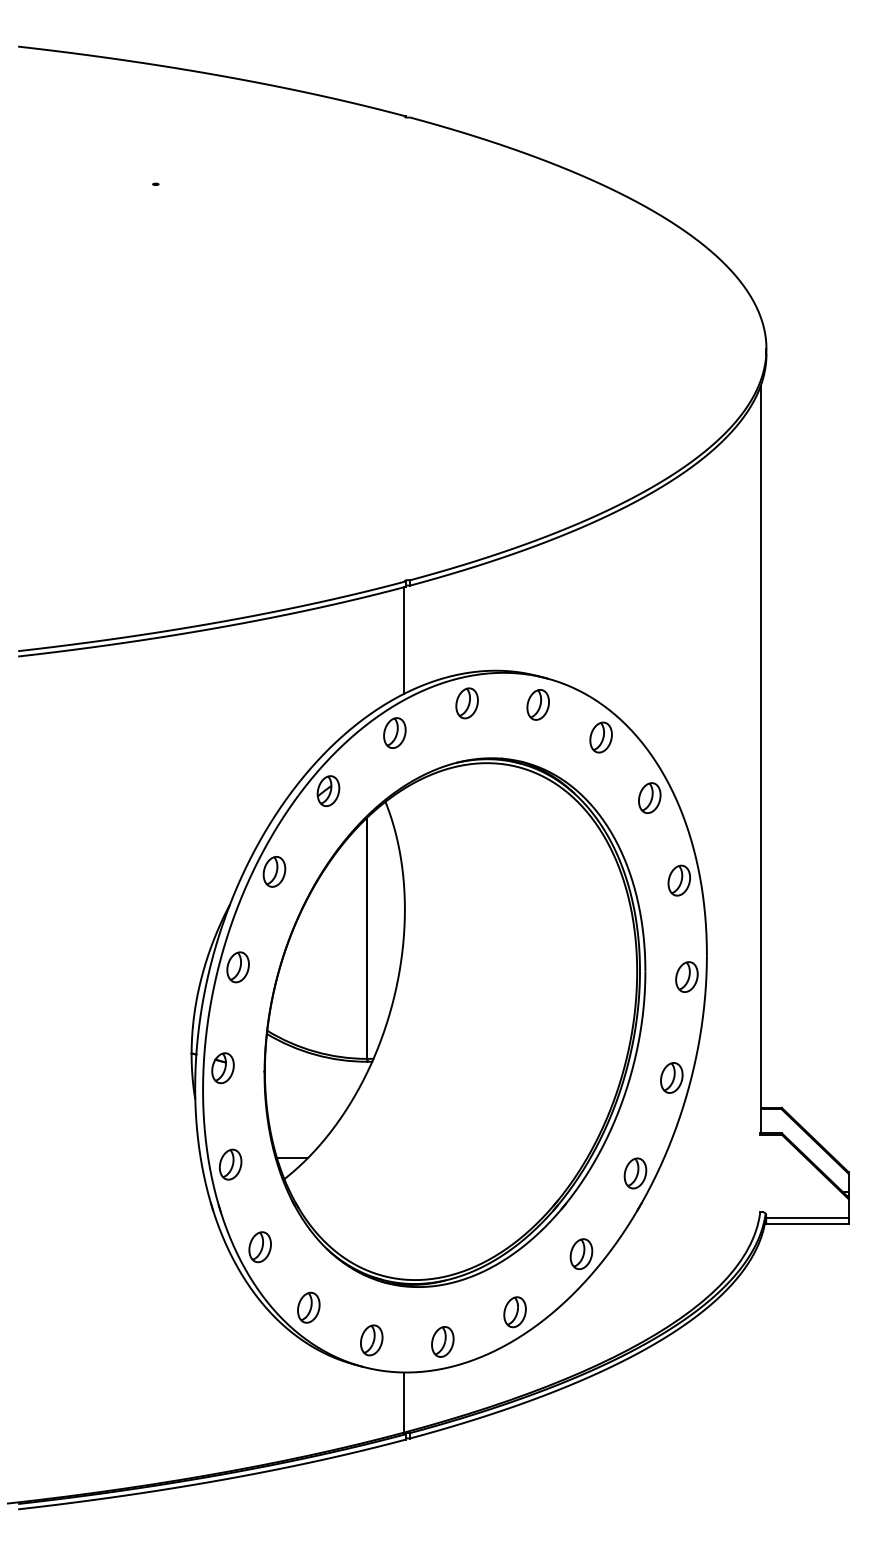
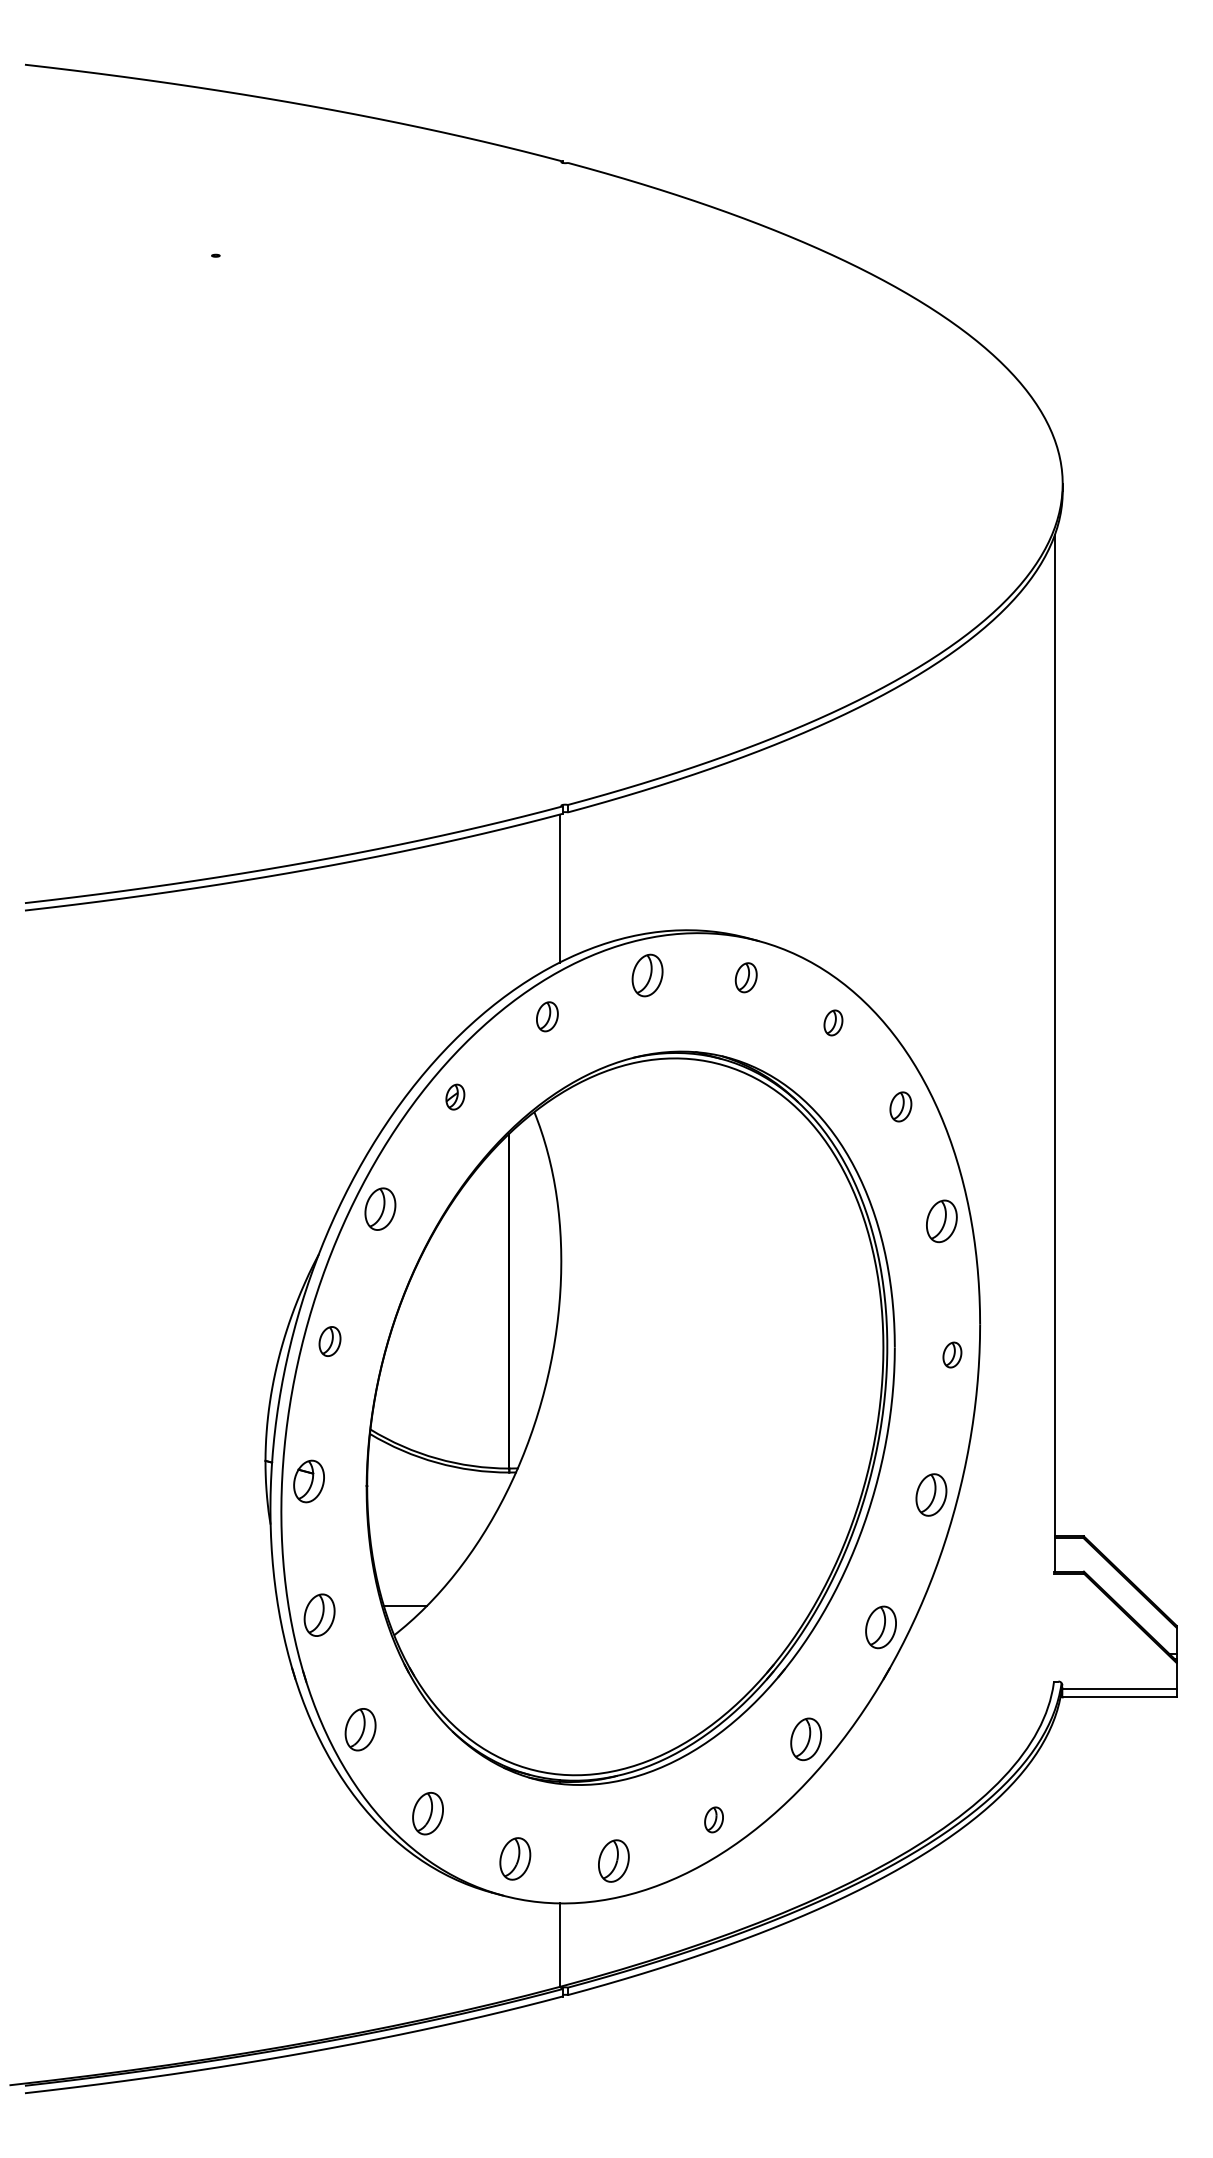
part: (538, 704) -> (746, 977), size x0.7
part: (394, 732) -> (547, 1016), size x0.7
part: (601, 737) -> (833, 1022), size x0.6
part: (328, 790) -> (455, 1096), size x0.6
part: (649, 797) -> (900, 1106), size x0.7
part: (237, 967) -> (329, 1341), size x0.7
part: (687, 976) -> (952, 1354), size x0.6
part: (514, 1311) -> (713, 1819), size x0.6

